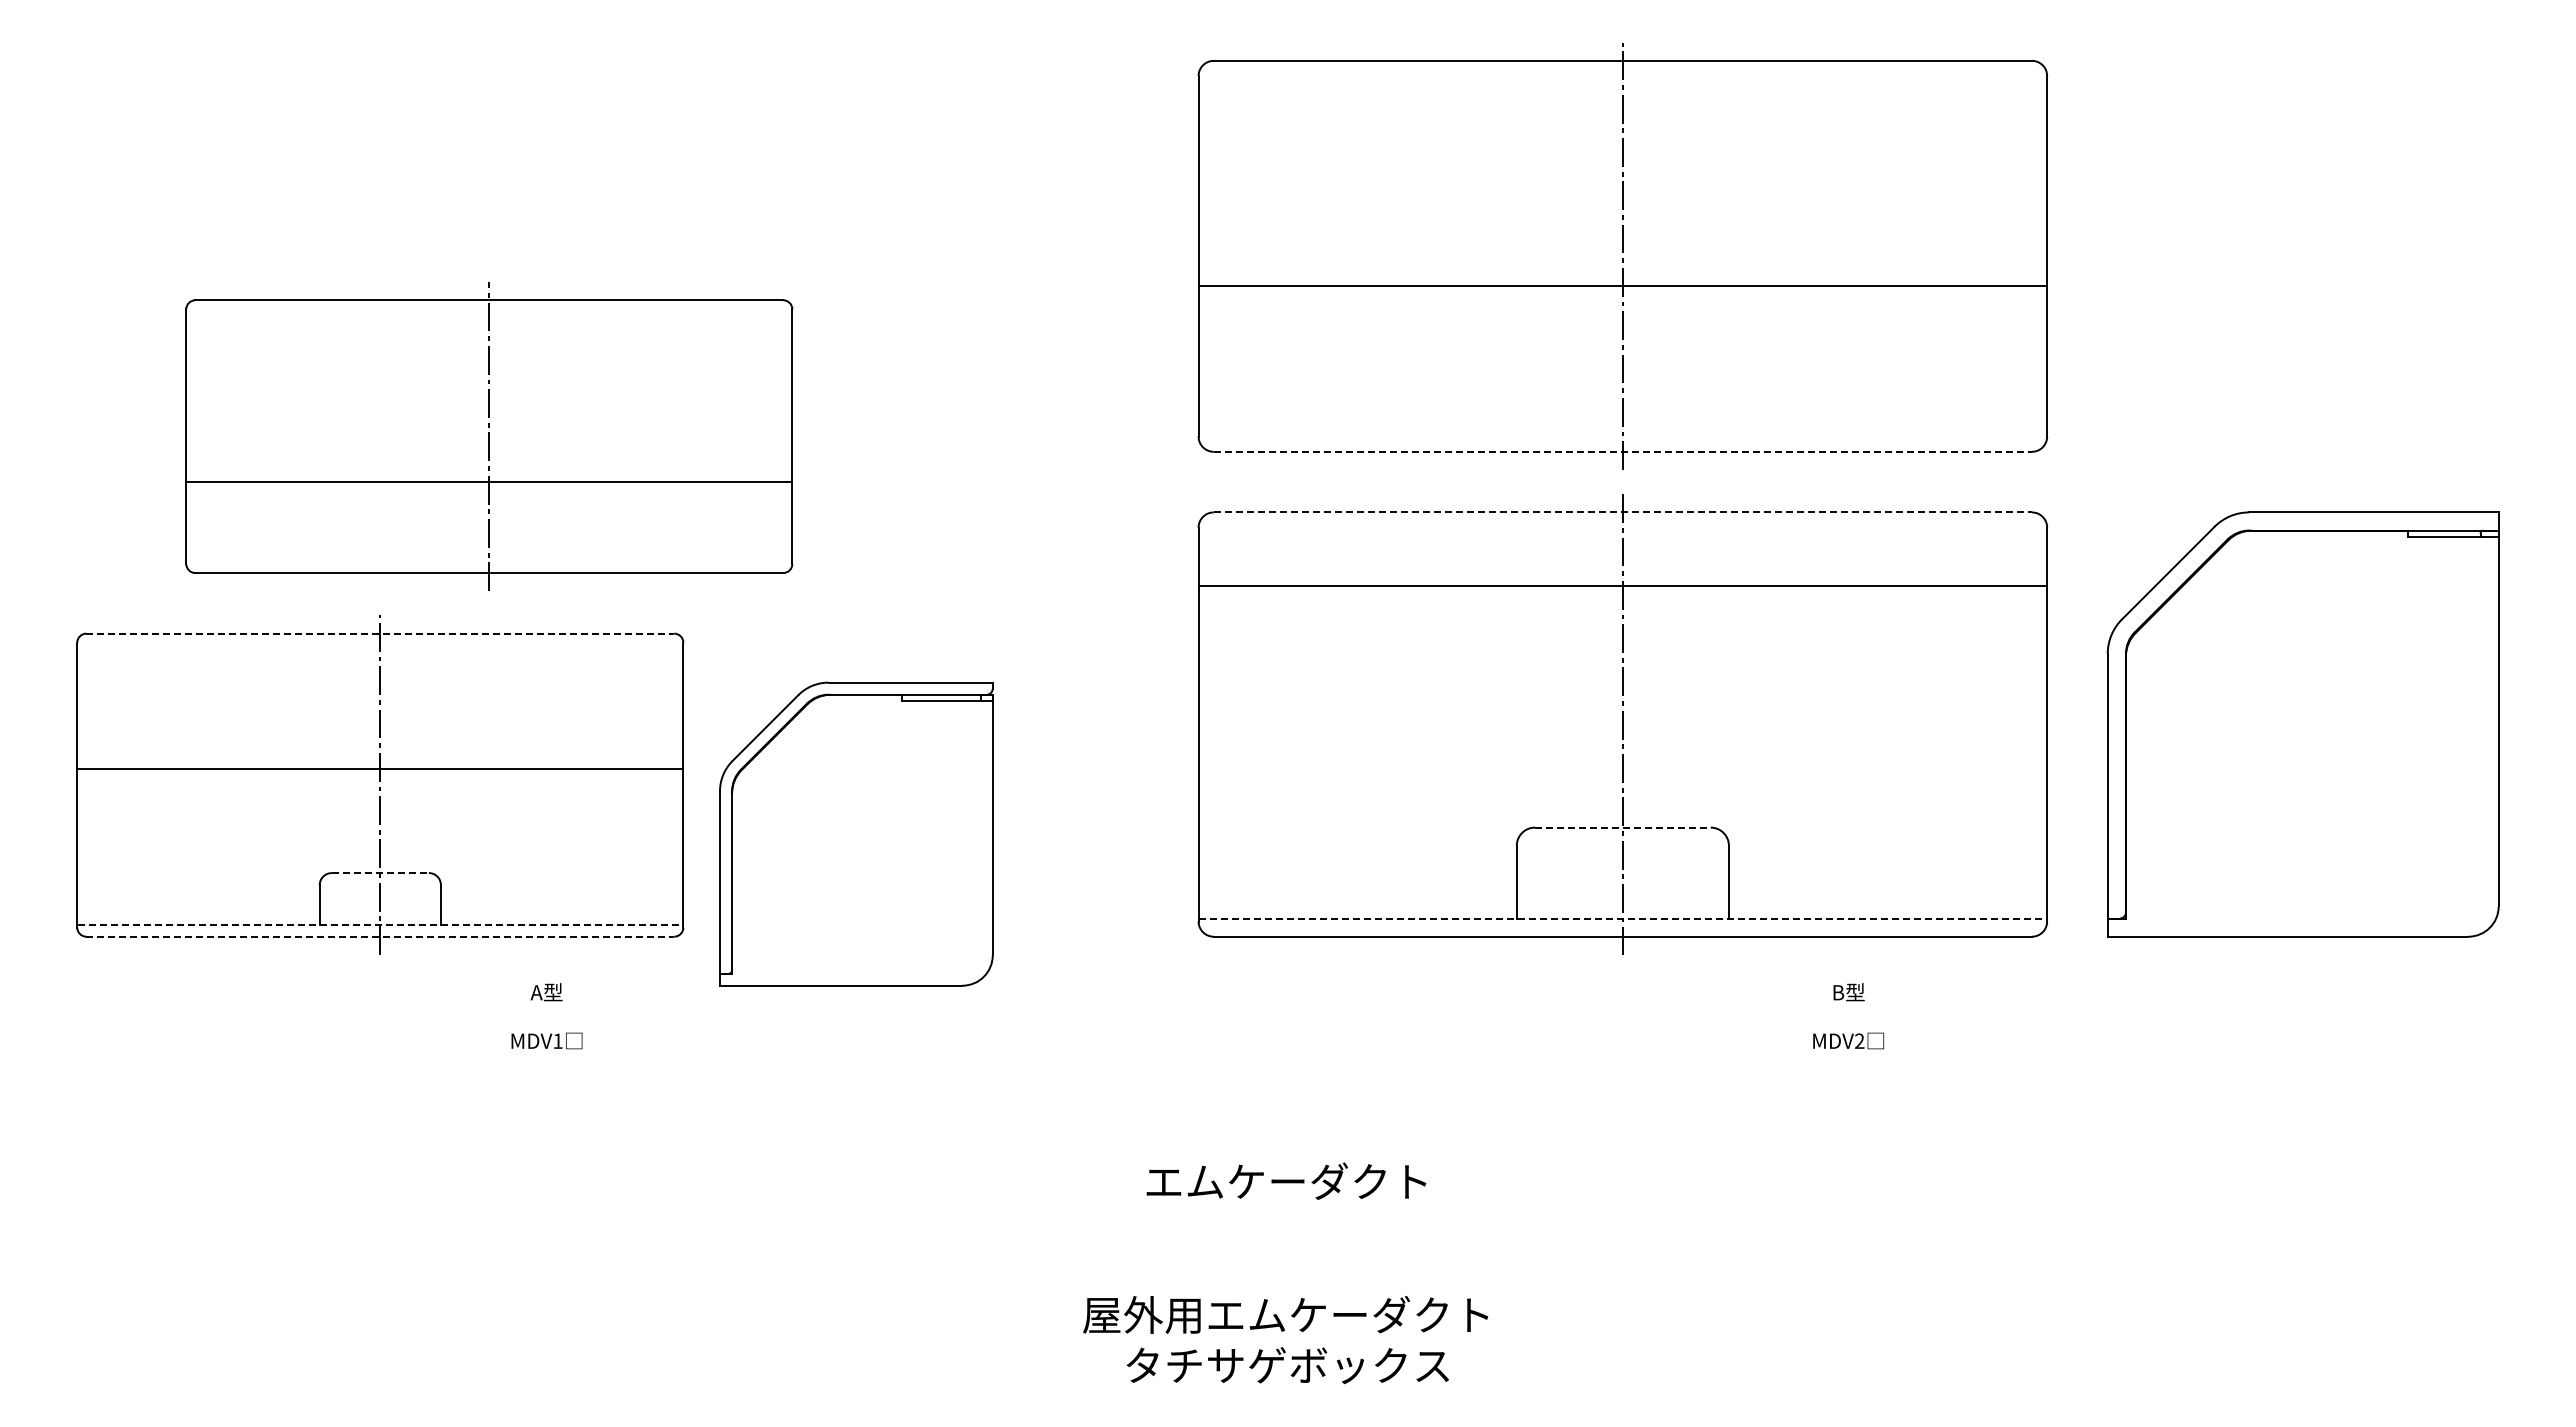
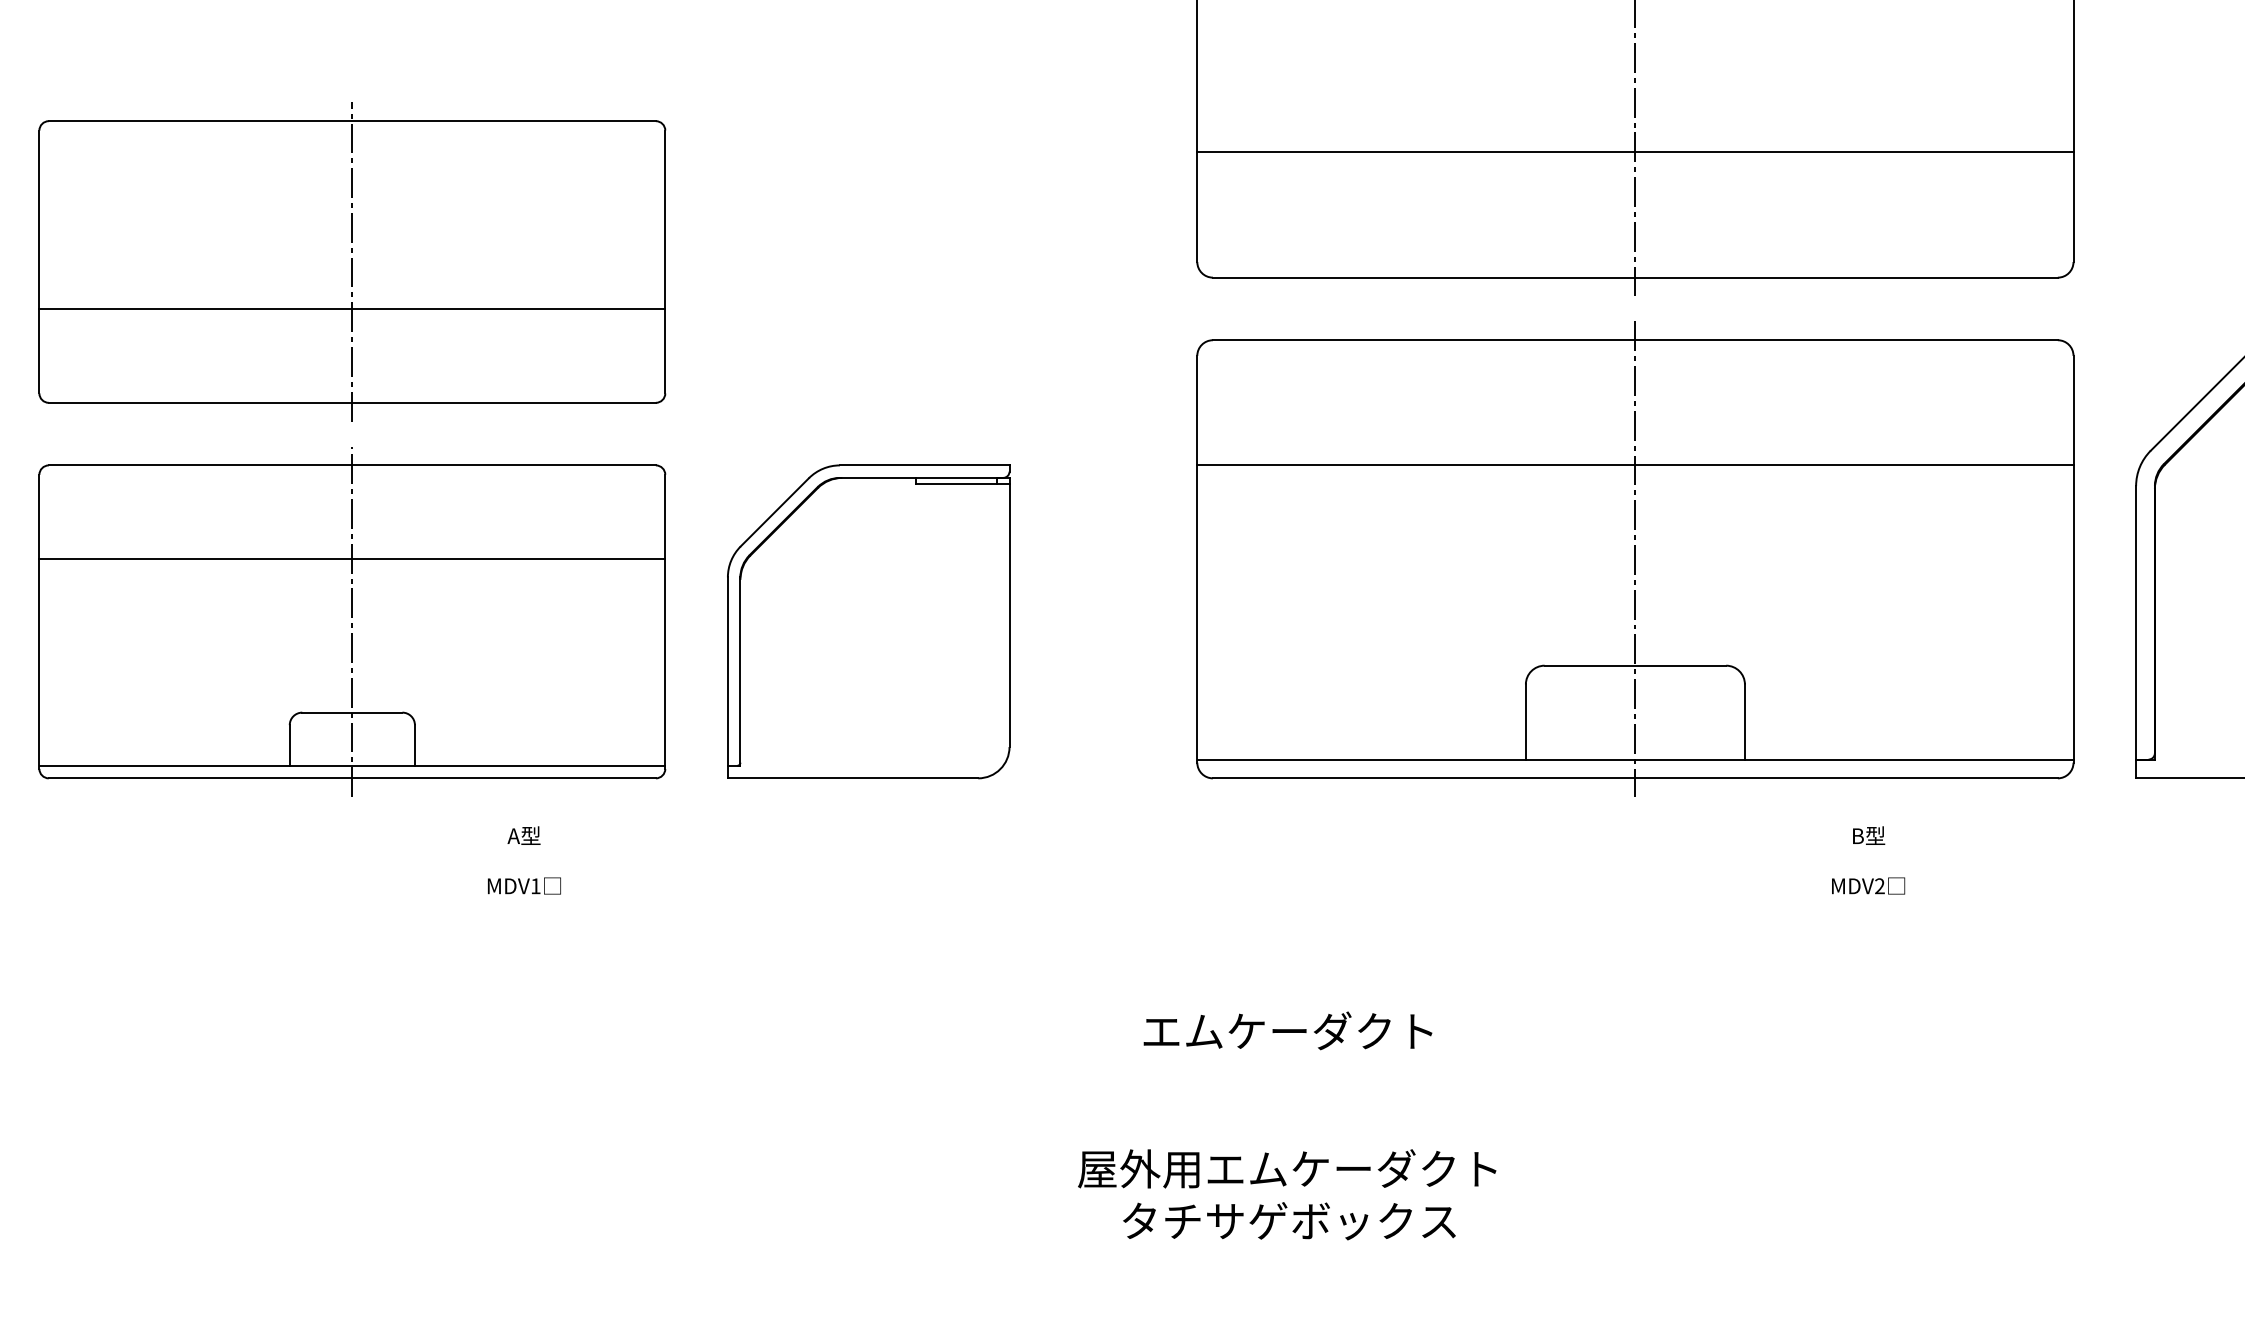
line: (1622, 285) -> (1635, 152), moved
part: (489, 436) -> (352, 261), moved
line: (1623, 451) -> (1636, 277), dashed -> solid
line: (1623, 512) -> (1636, 340), dashed -> solid
line: (1622, 585) -> (1635, 465), moved
line: (380, 633) -> (352, 465), dashed -> solid
line: (380, 768) -> (352, 559), moved
line: (1622, 827) -> (1635, 665), dashed -> solid
part: (856, 833) -> (868, 621), moved
line: (380, 873) -> (352, 713), dashed -> solid
line: (1623, 918) -> (1636, 759), dashed -> solid
line: (380, 924) -> (352, 765), dashed -> solid
line: (380, 936) -> (352, 778), dashed -> solid

